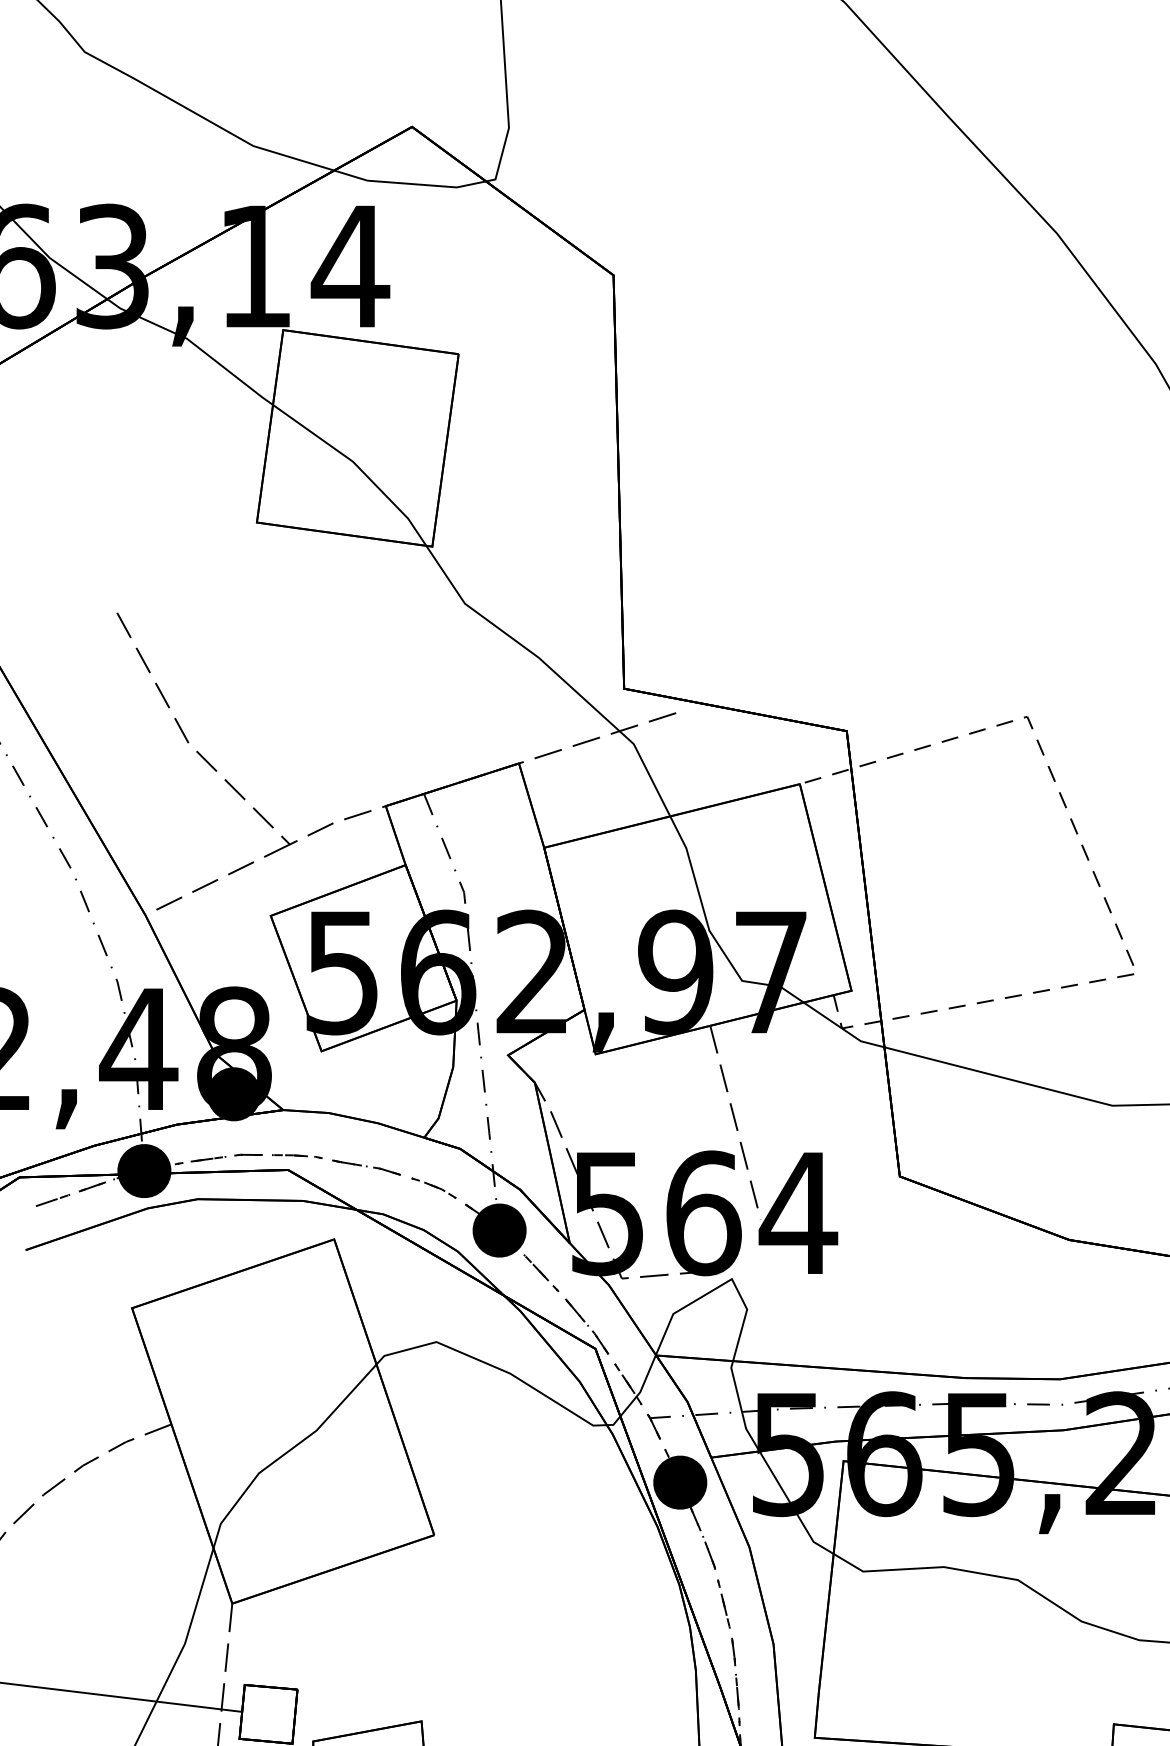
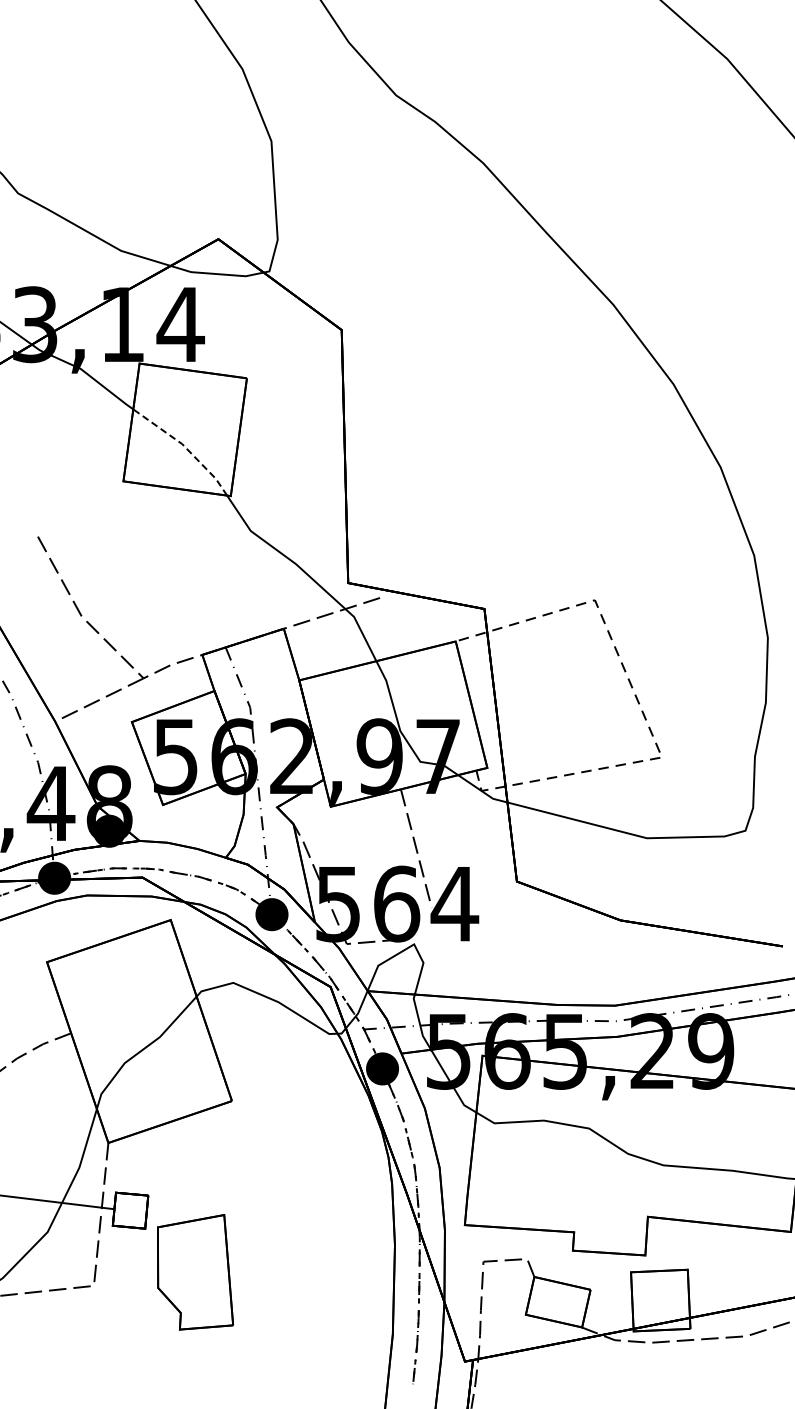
line: (358, 467) -> (185, 447), solid -> dashed

